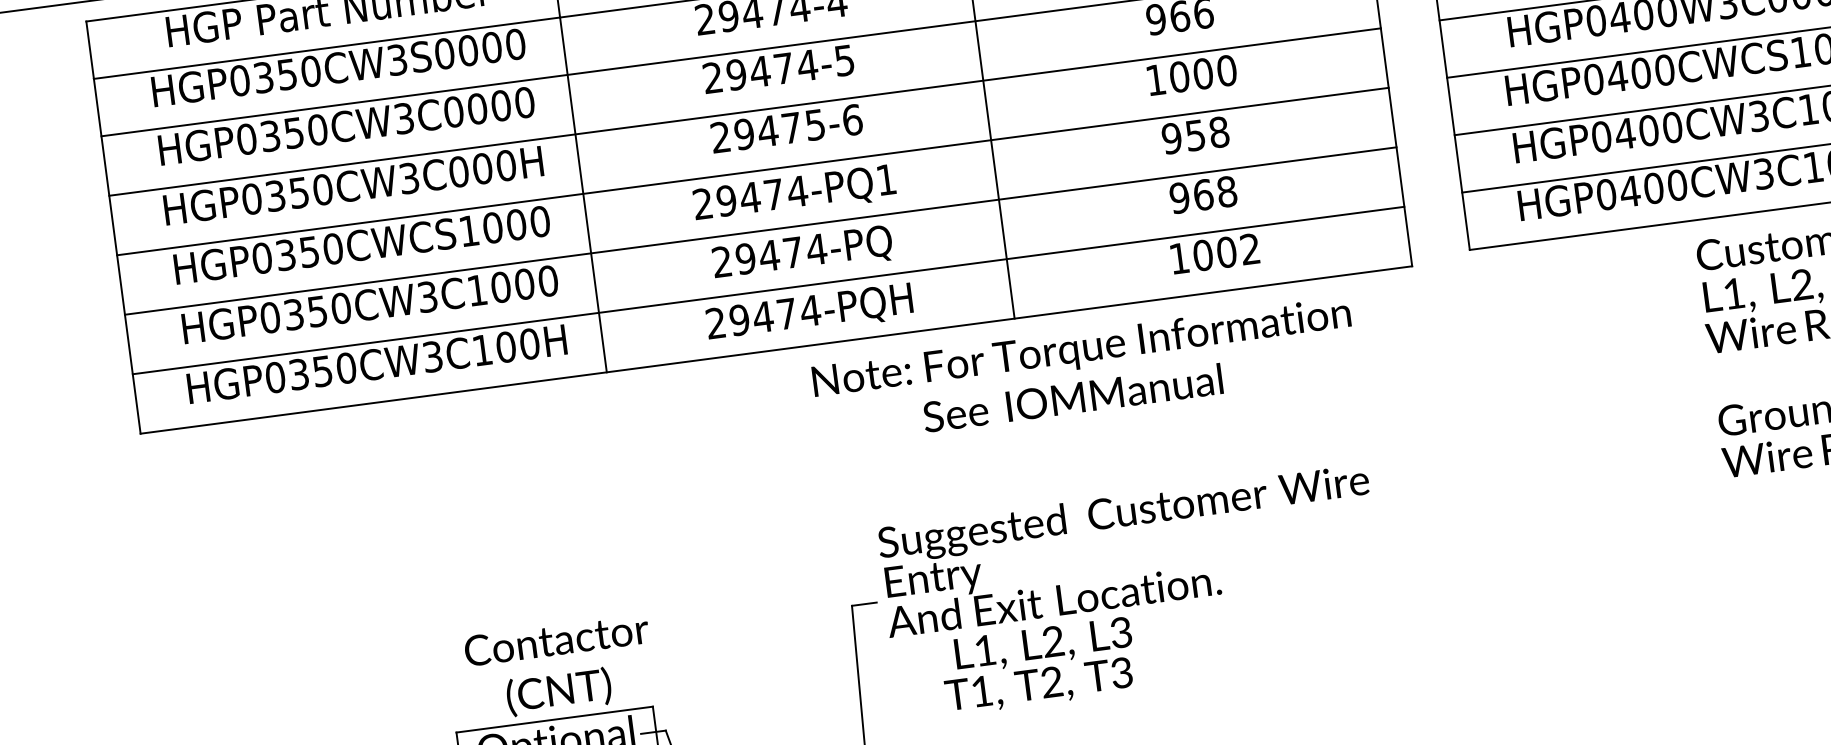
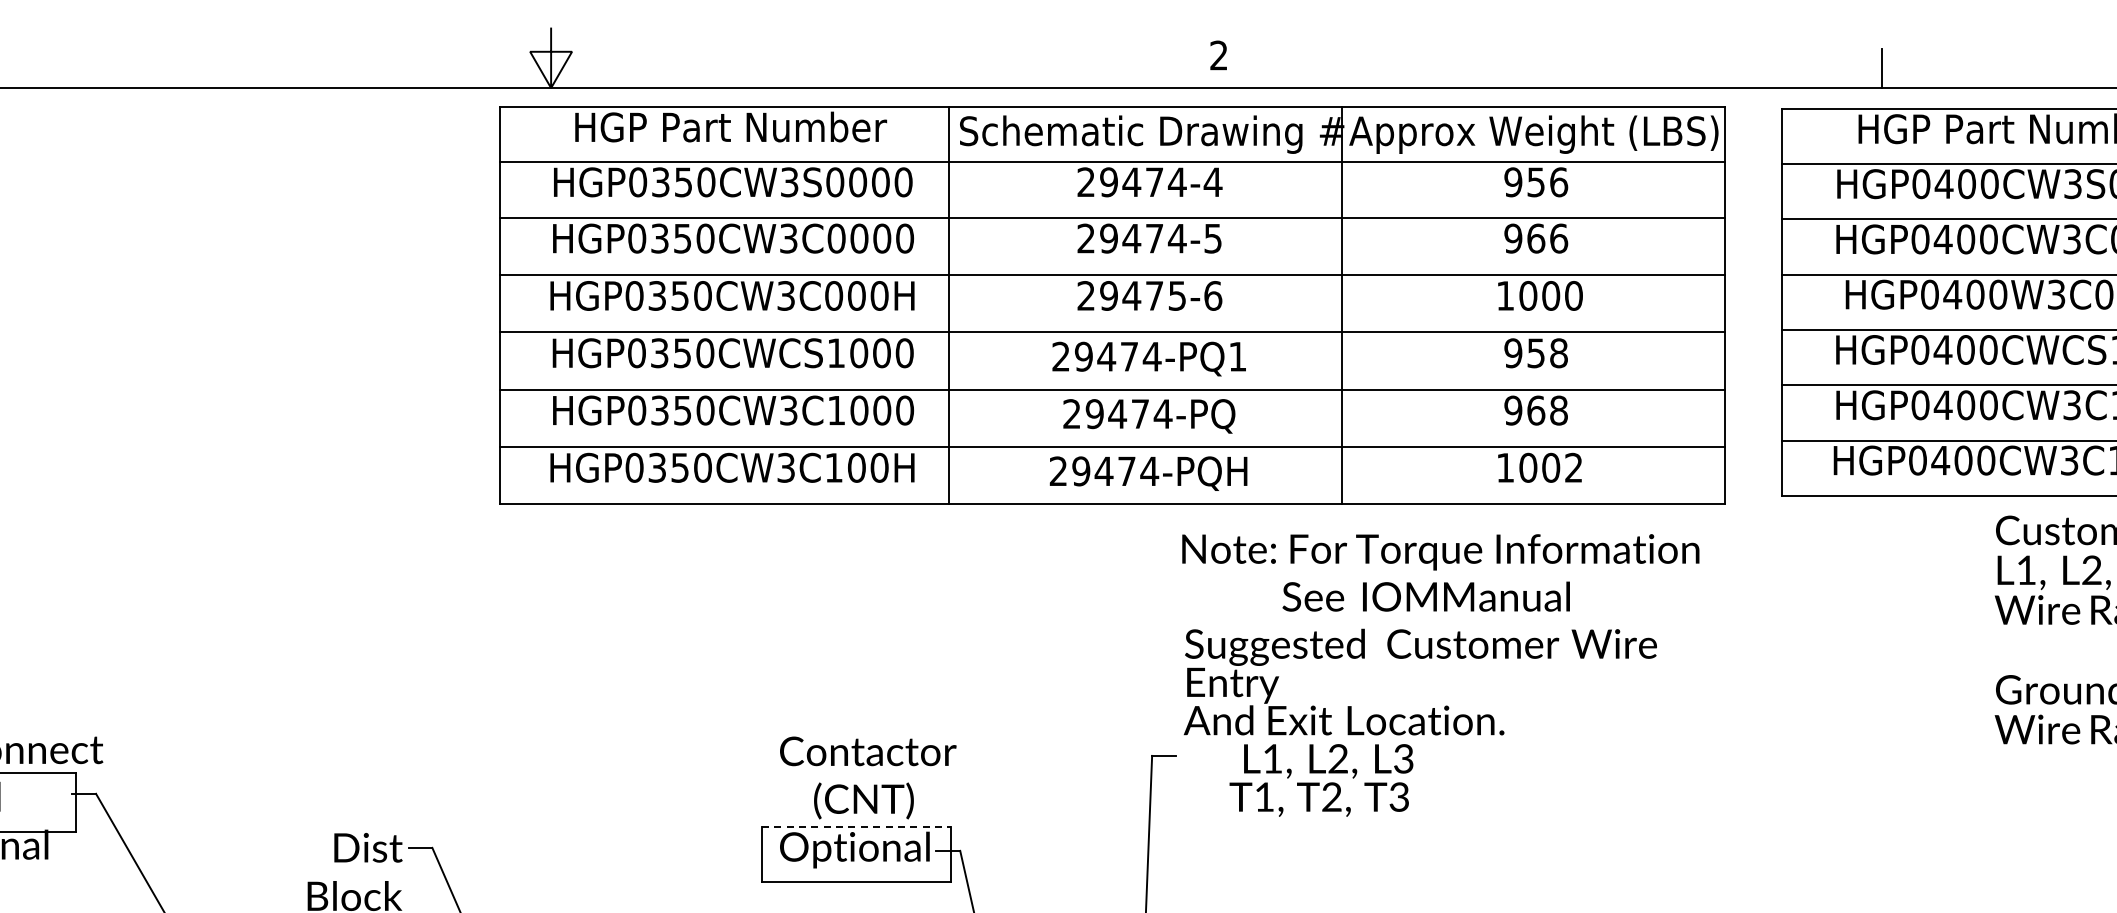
text: (1084, 371) -> (1440, 572), moved
text: (1132, 592) -> (1419, 722), moved
line: (554, 719) -> (856, 826), solid -> dashed

